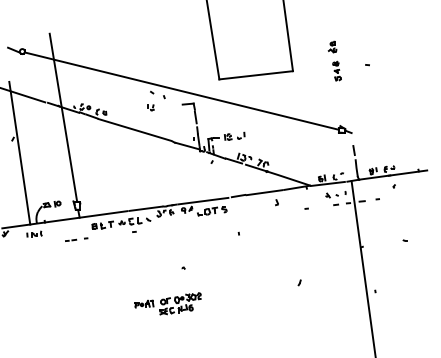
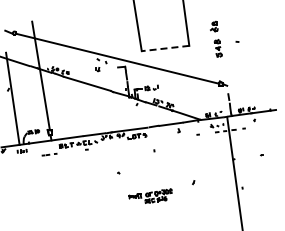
part: (335, 61) -> (216, 39), size x1.4
line: (256, 75) -> (165, 48), solid -> dashed
part: (167, 302) -> (150, 195), moved

